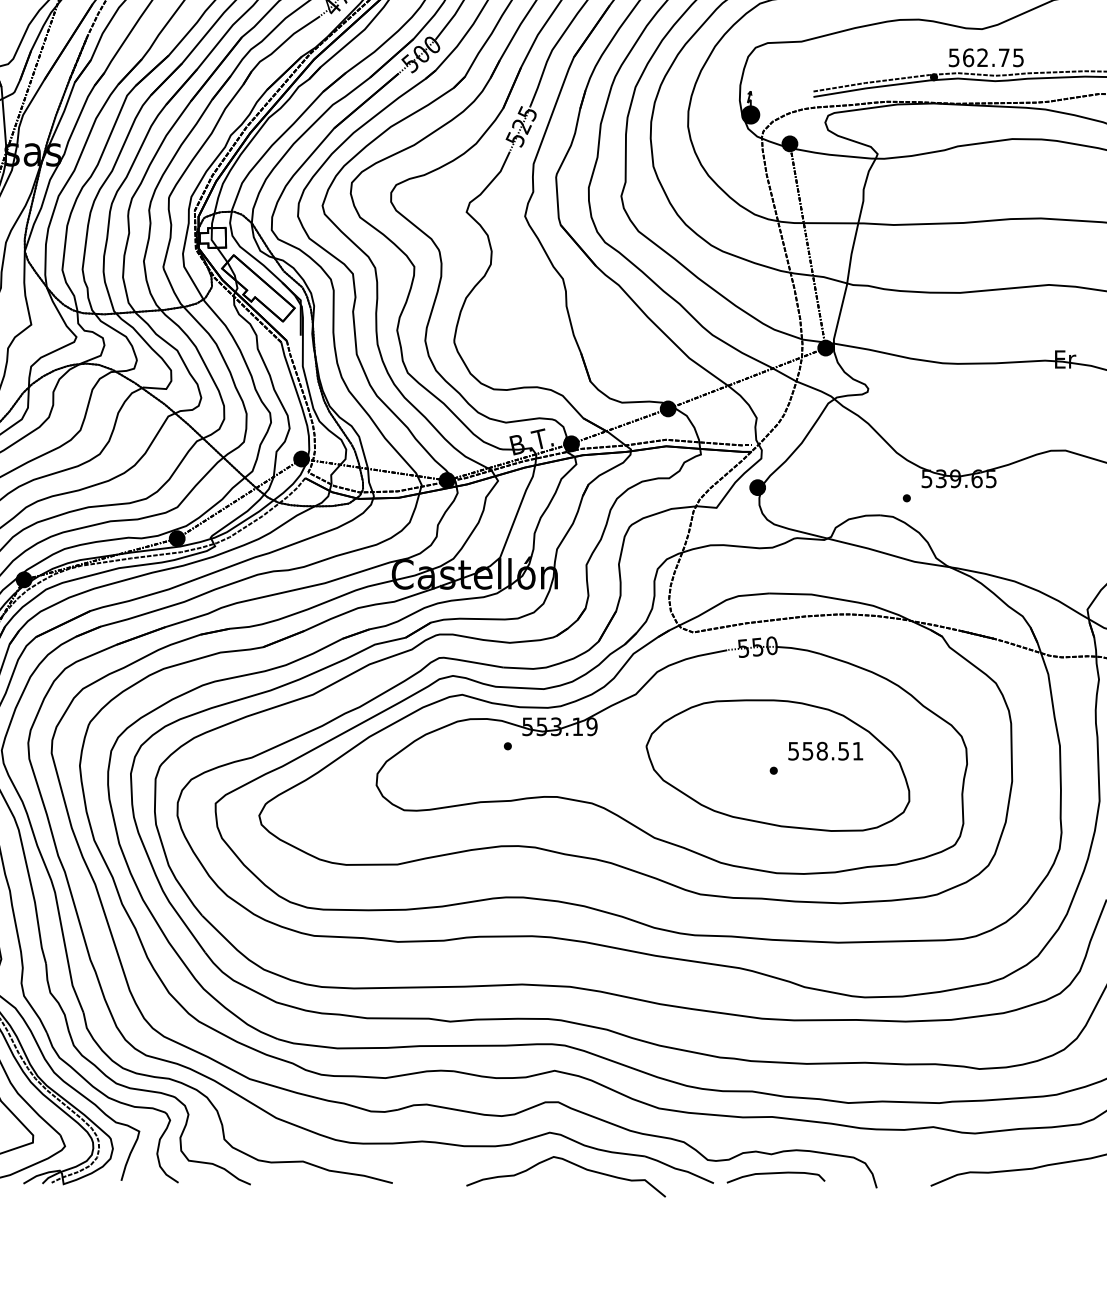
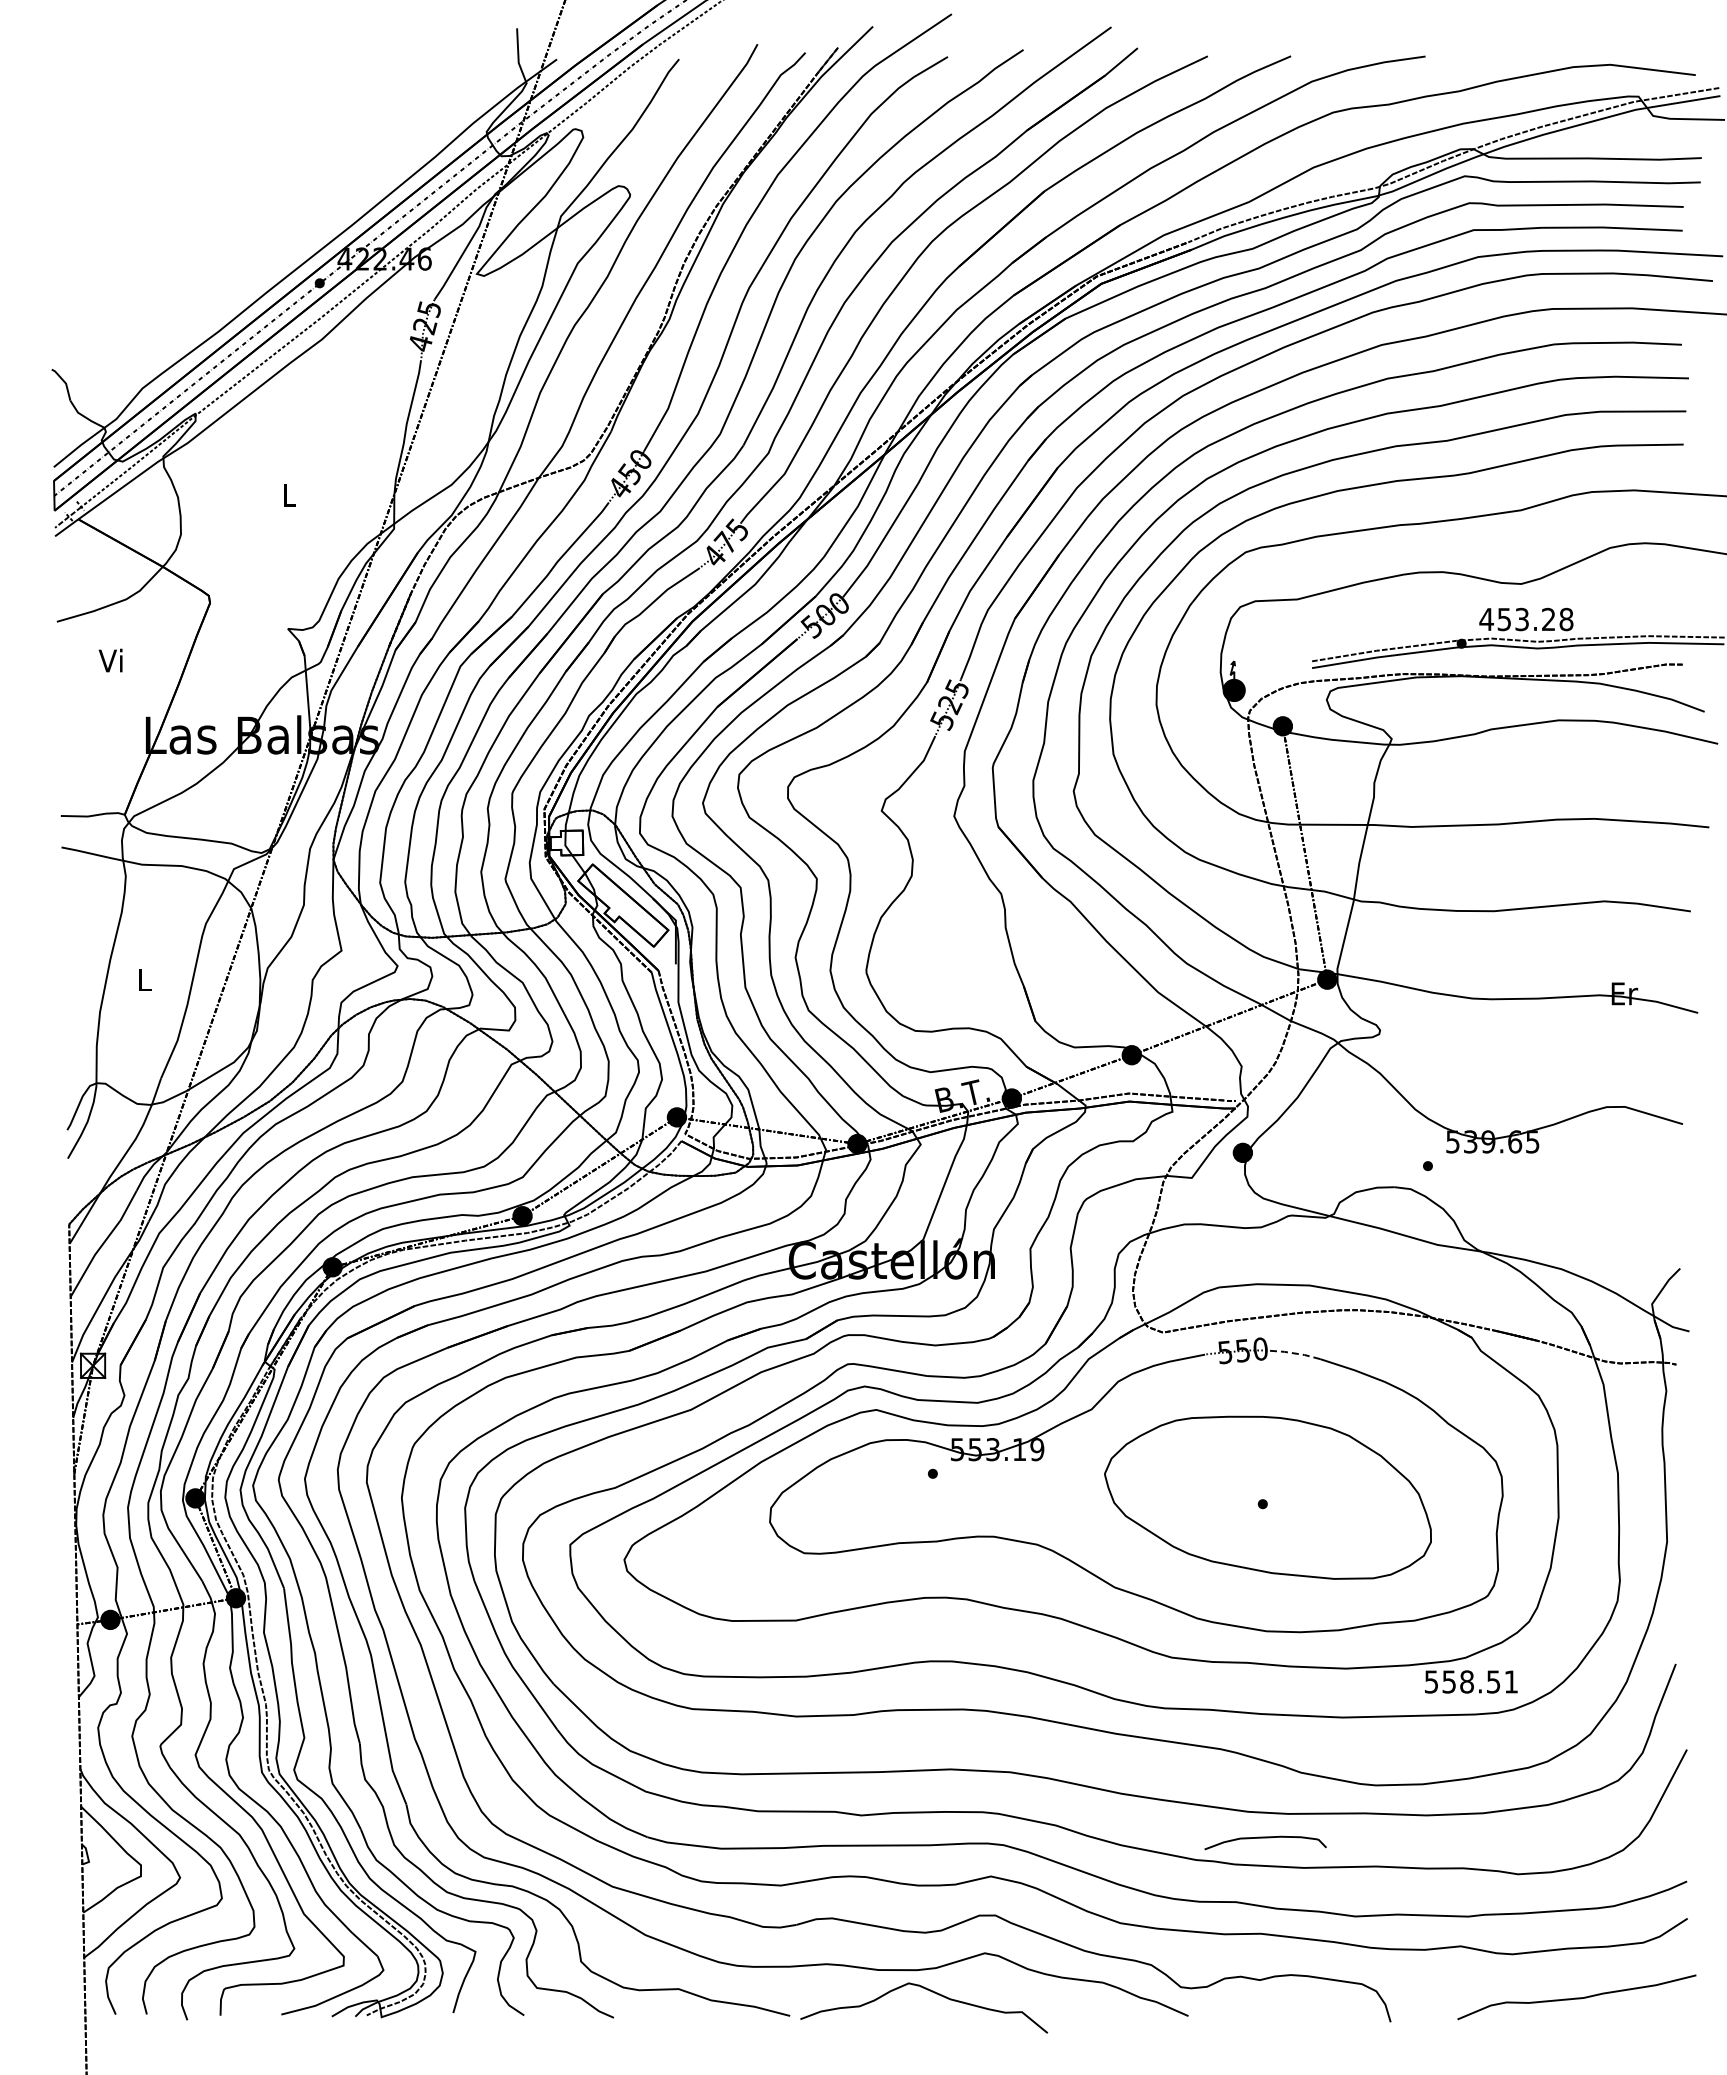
text: (986, 57) -> (1526, 619), 562.75 -> 453.28
line: (799, 649) -> (1294, 1353), solid -> dashed
text: (825, 750) -> (1471, 1681), moved
curve: (570, 1163) -> (929, 1991), moved
curve: (775, 1173) -> (1265, 1838), moved

